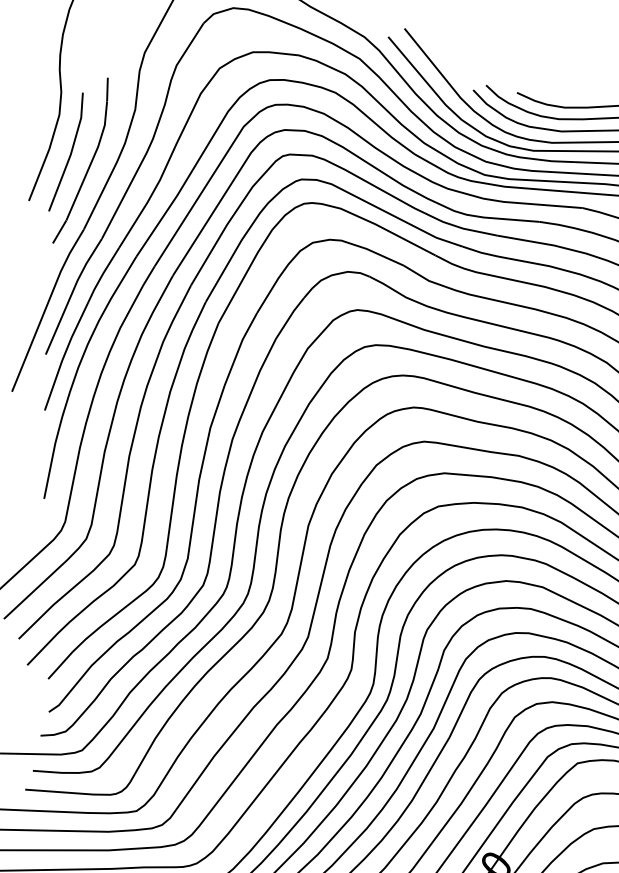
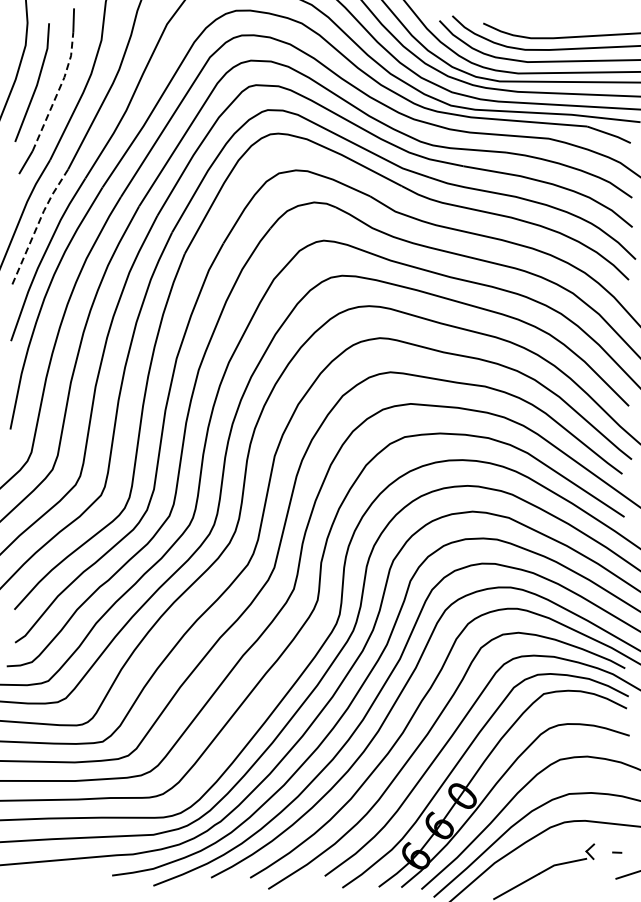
line: (92, 161) -> (58, 92), solid -> dashed
line: (72, 293) -> (38, 224), solid -> dashed

